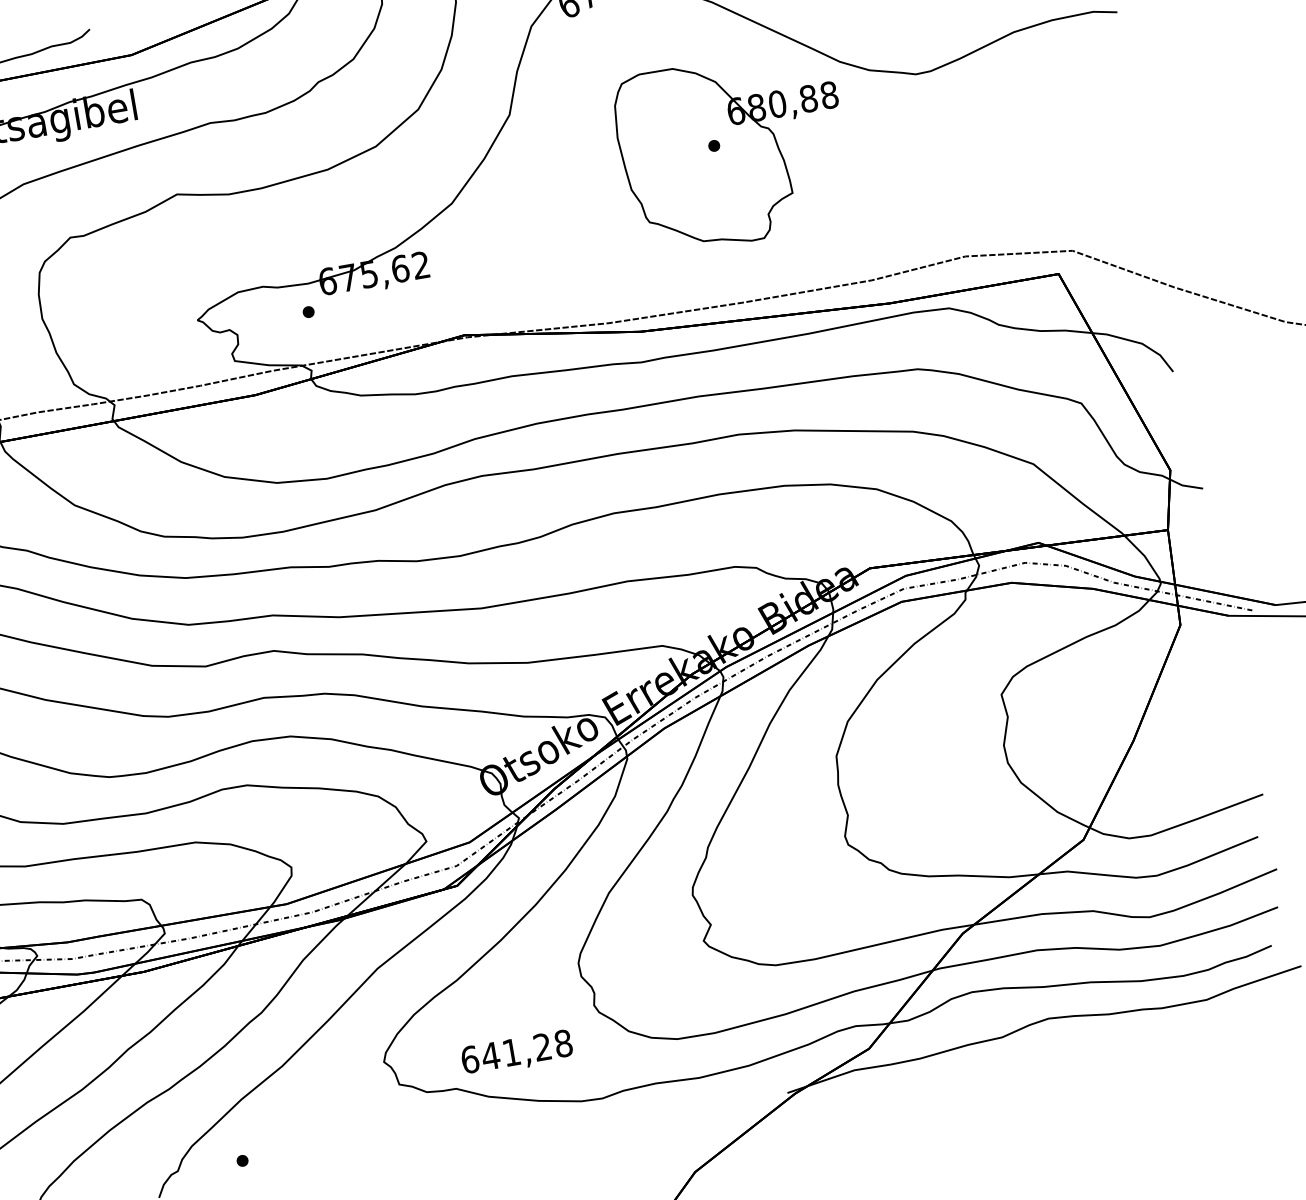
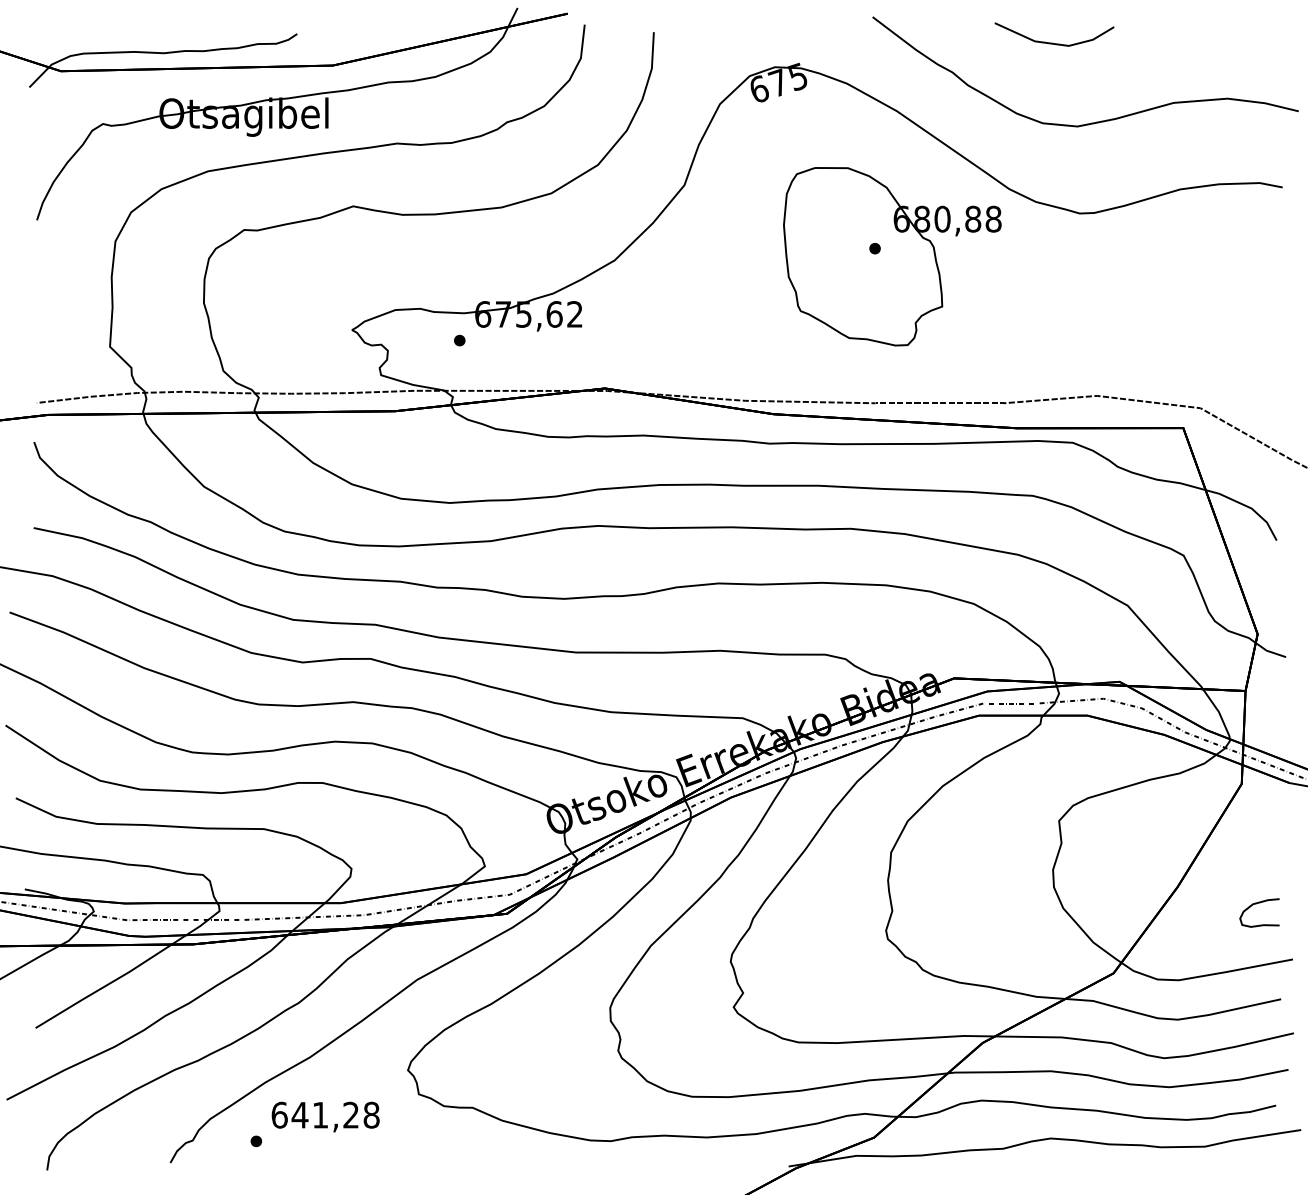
curve: (1216, 744) -> (1256, 904), added
text: (516, 1052) -> (325, 1116), moved

